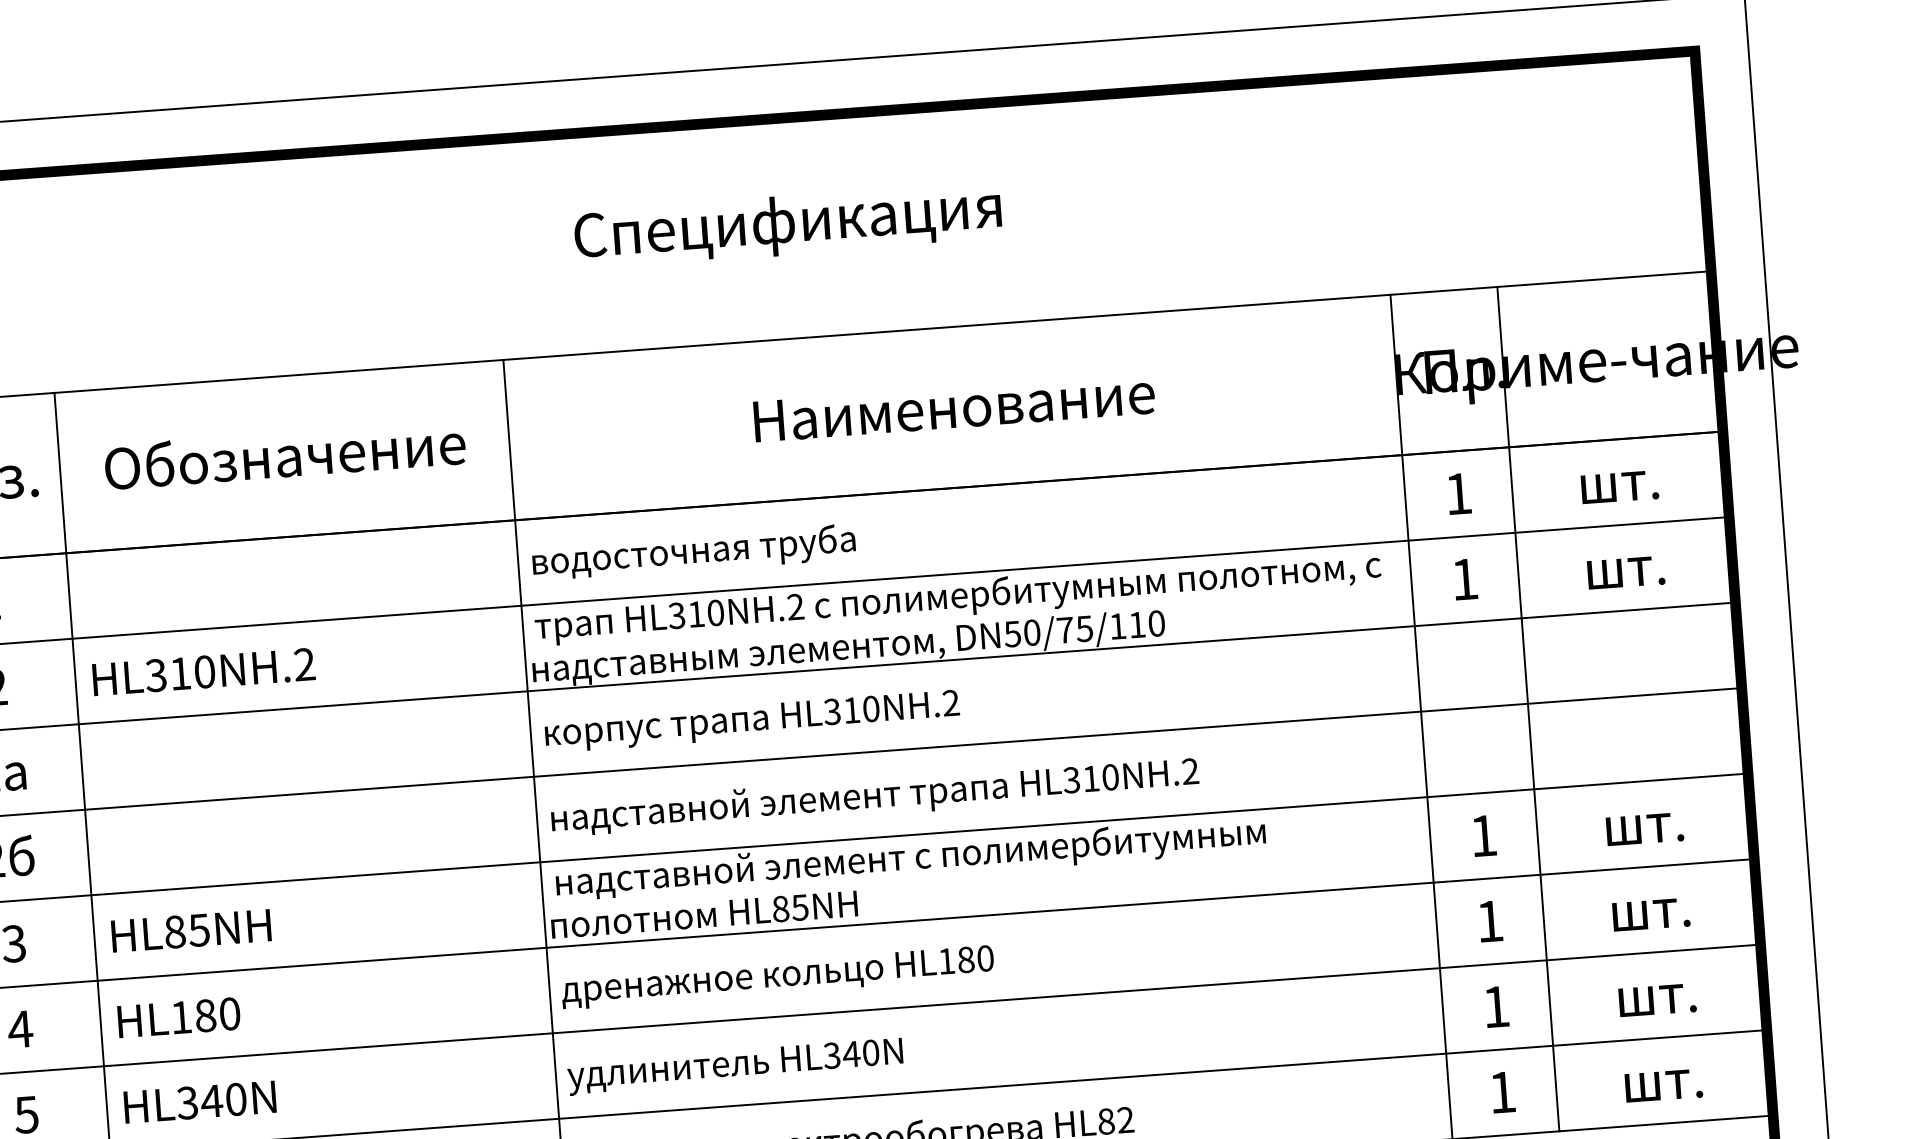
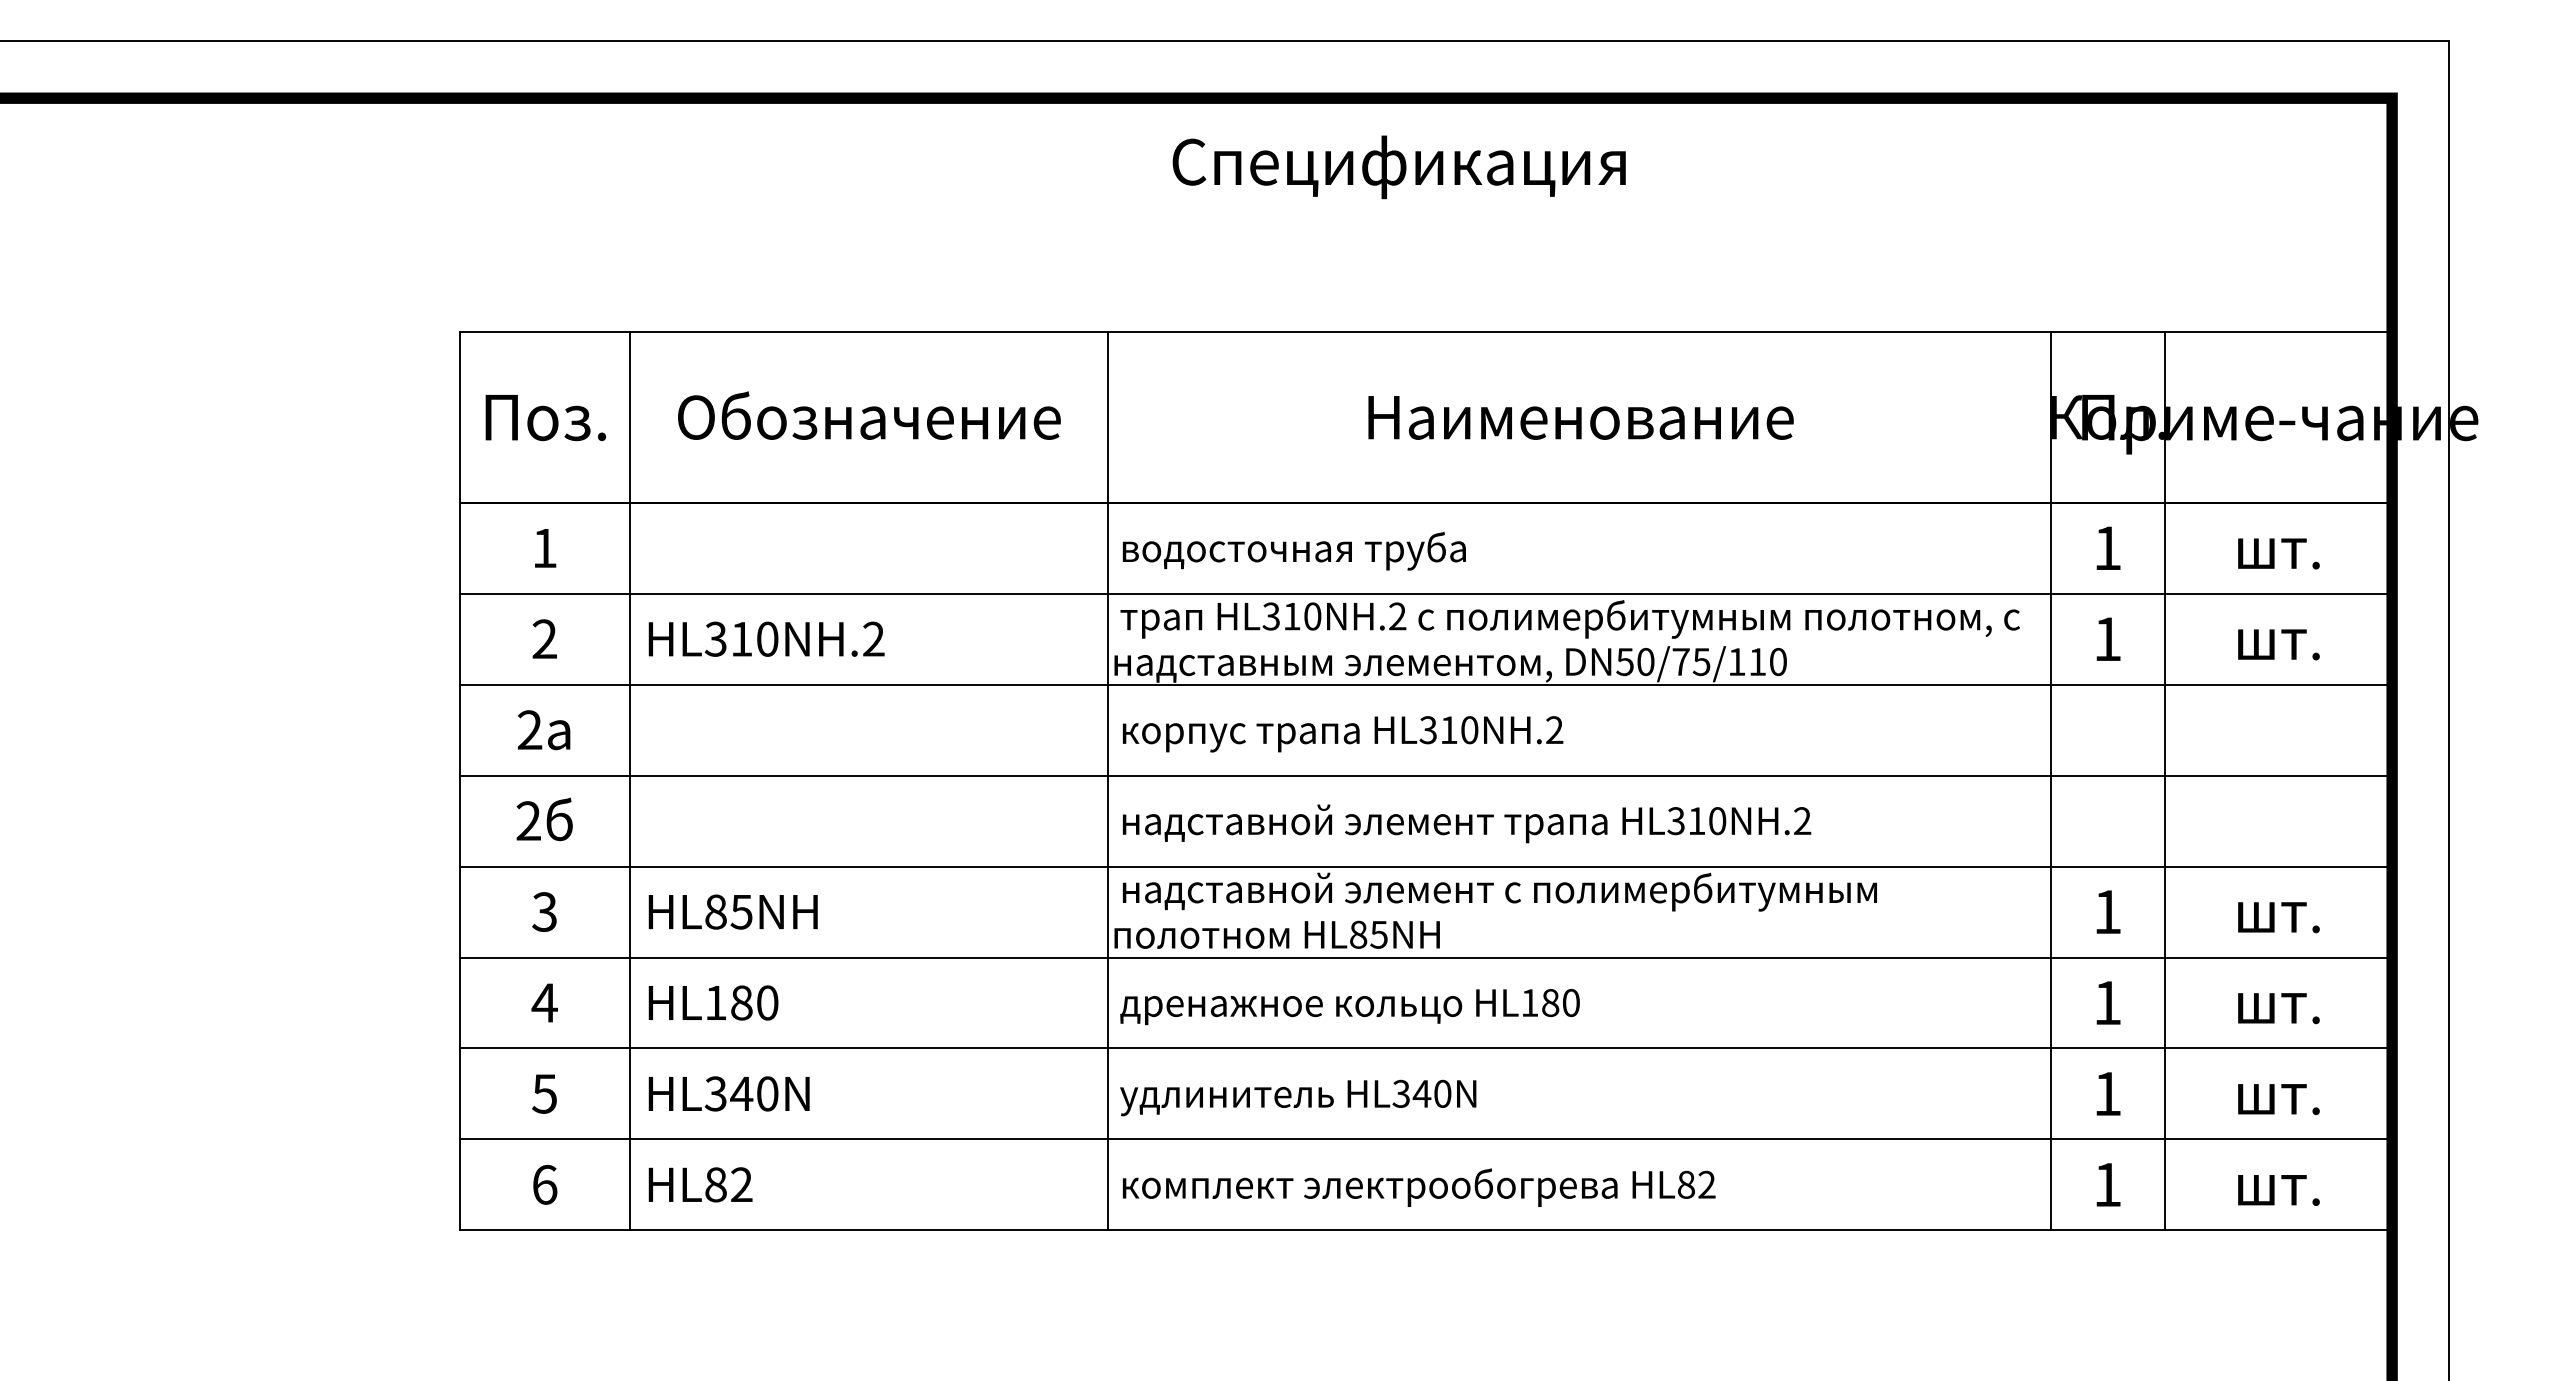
text: (787, 225) -> (1398, 167), moved

